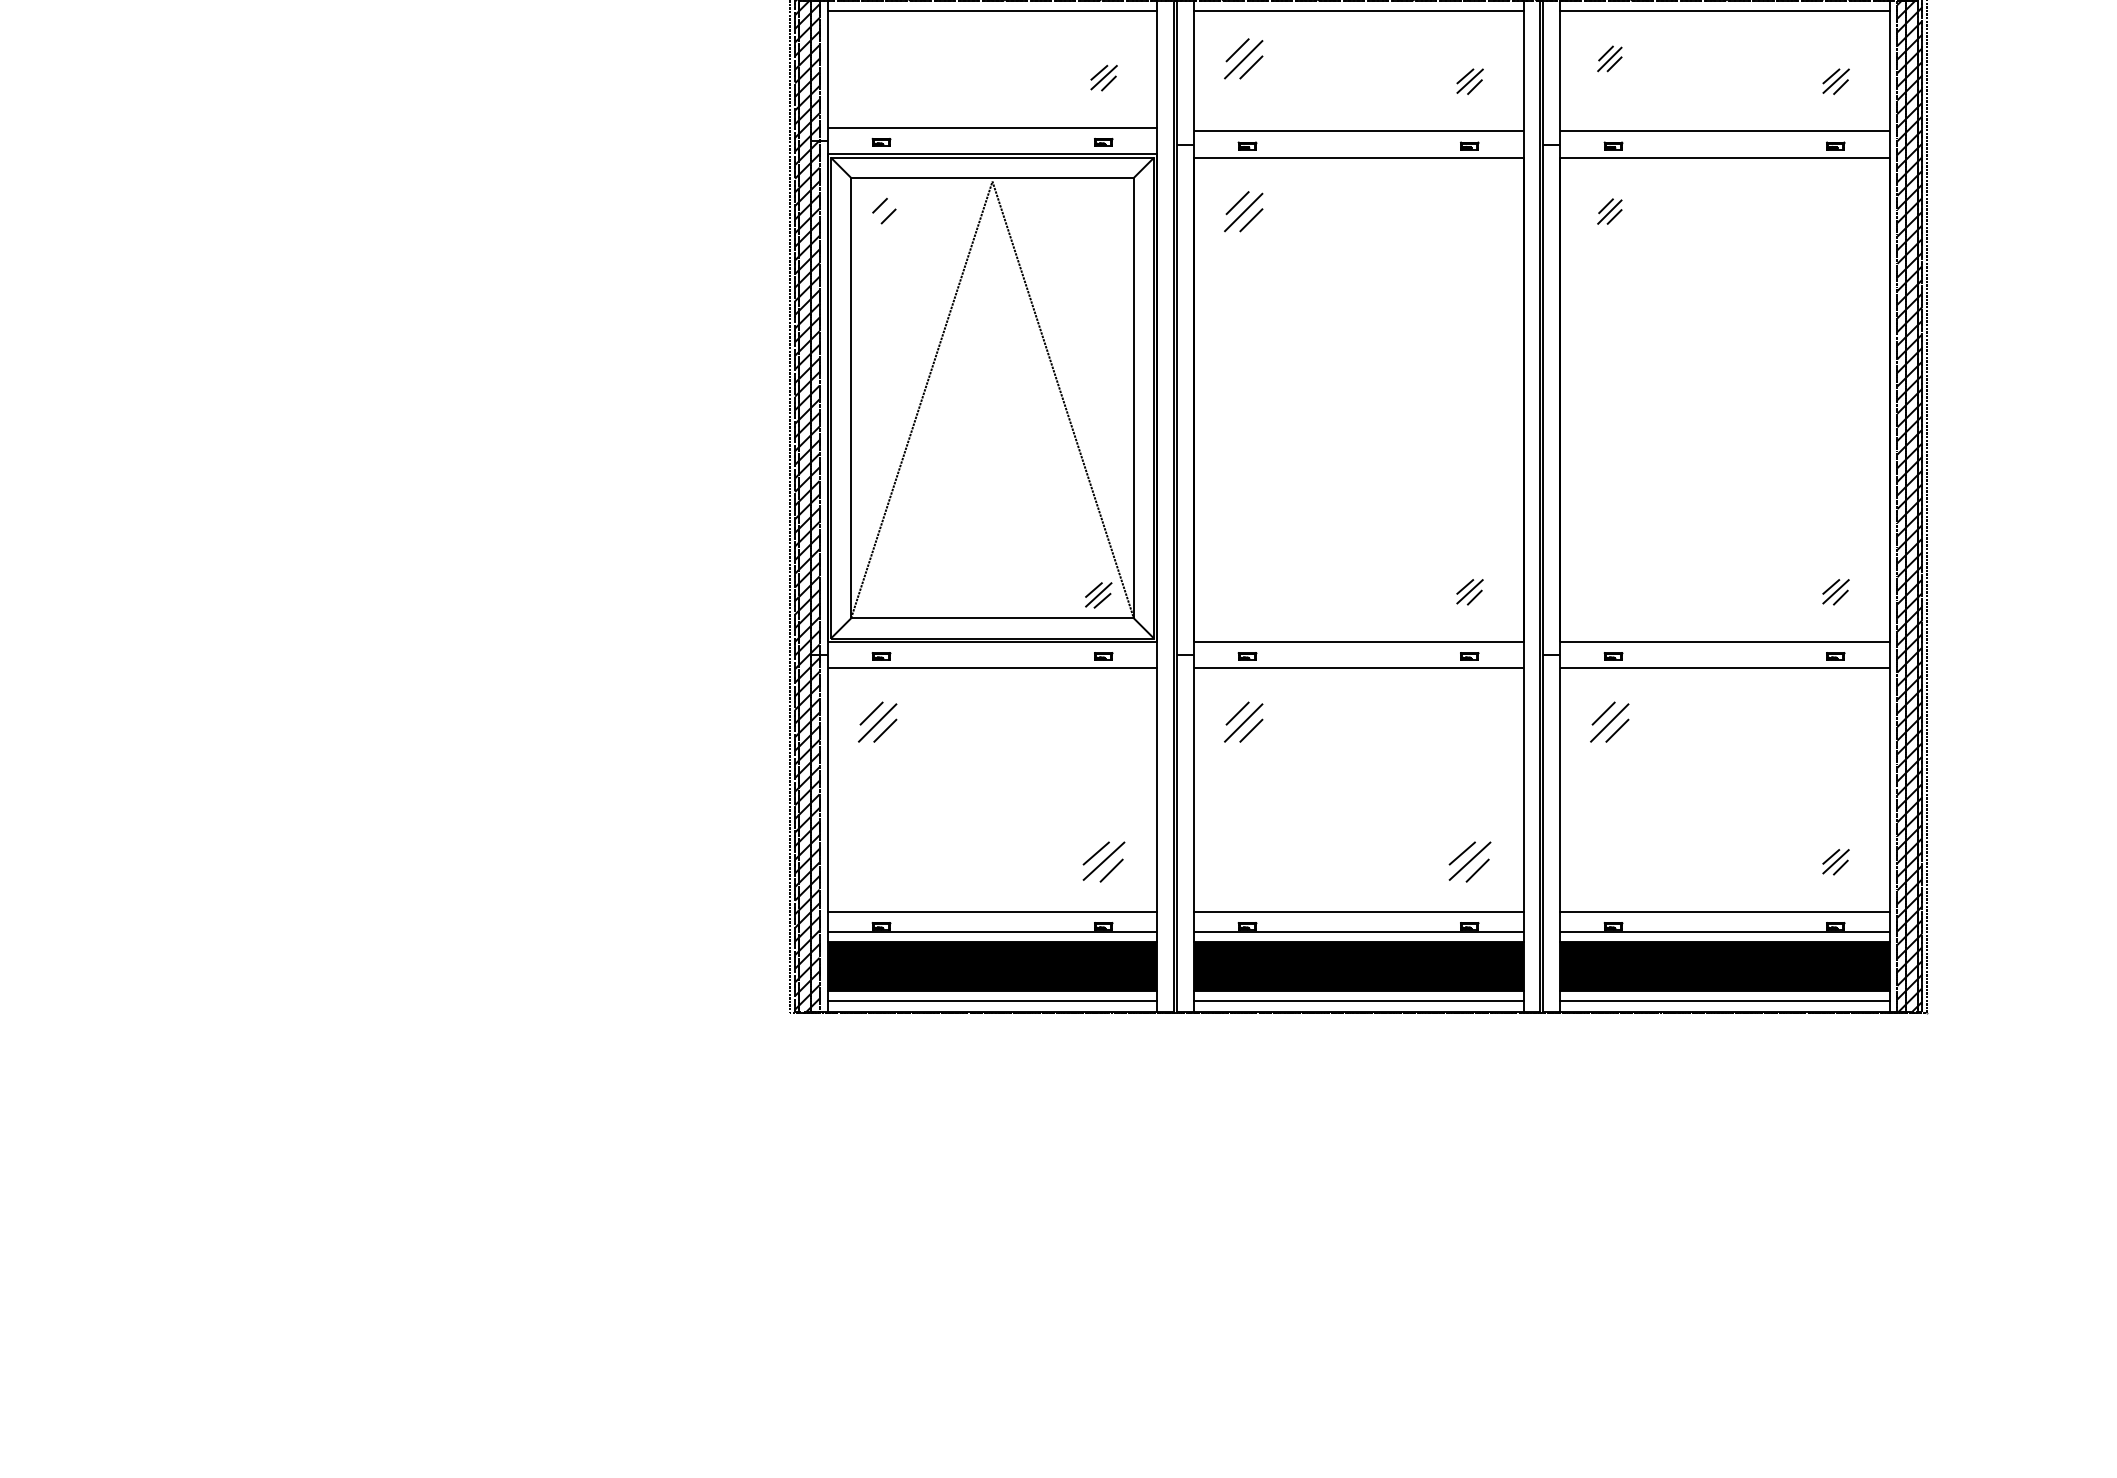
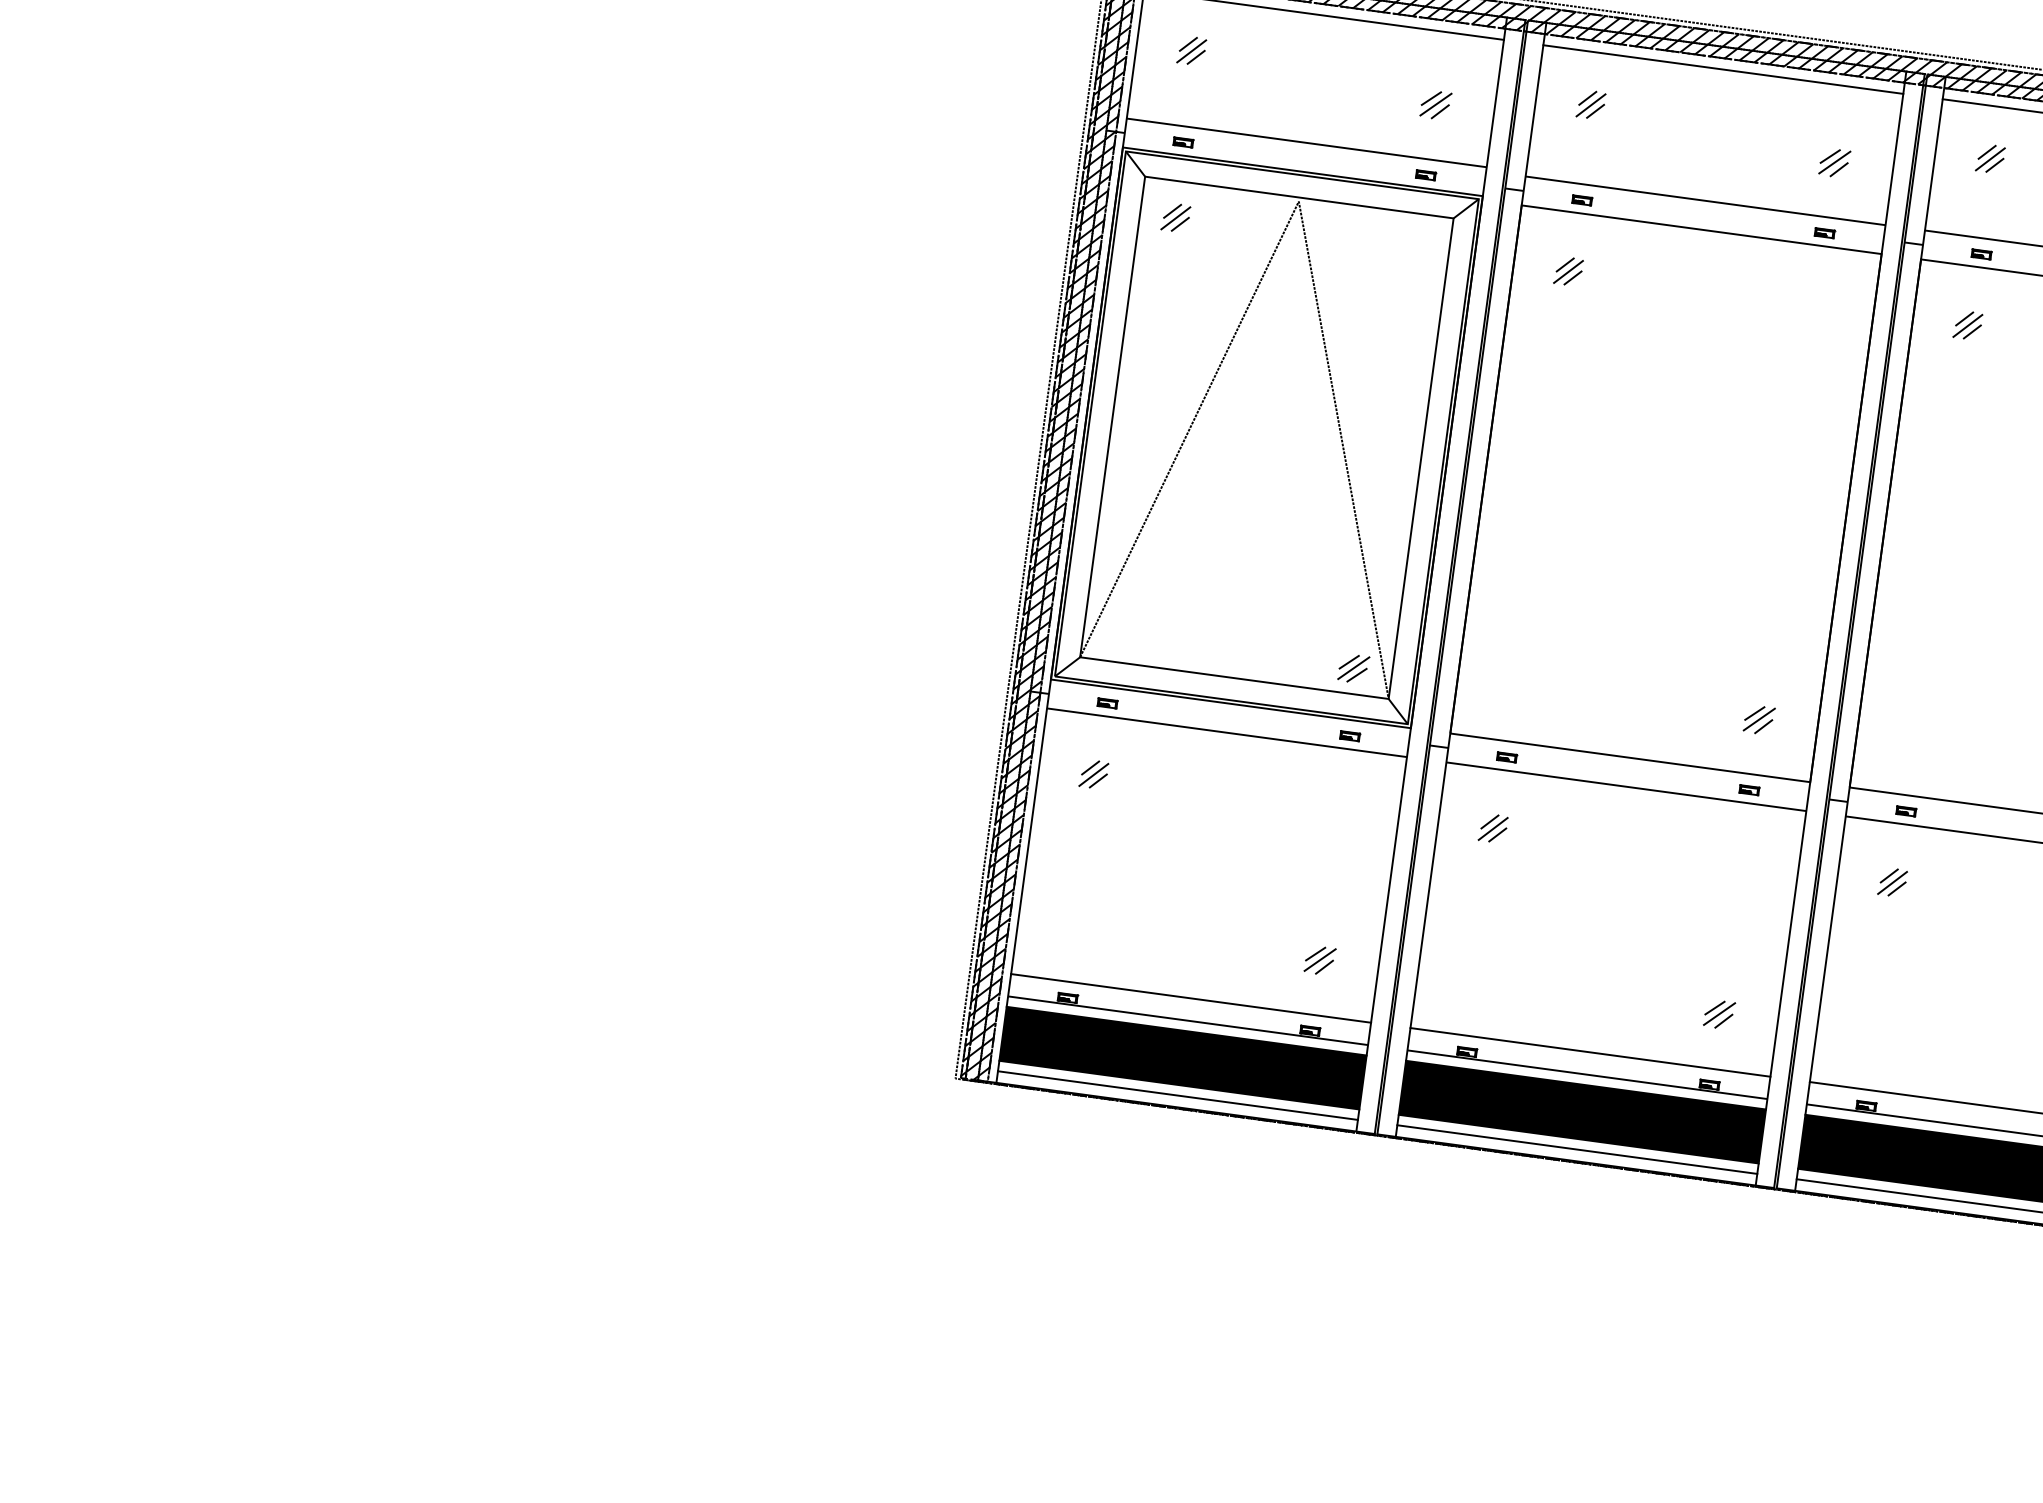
part: (877, 58) -> (1191, 50), added
part: (1243, 58) -> (1590, 104), size x0.62
line: (883, 211) -> (1175, 218), added
part: (1243, 211) -> (1568, 271), size x0.62
part: (877, 721) -> (1093, 773), size x0.62
part: (1243, 721) -> (1493, 827), size x0.62
part: (1609, 721) -> (1892, 881), size x0.62
part: (1103, 862) -> (1319, 960), size x0.62
part: (1469, 862) -> (1718, 1014), size x0.62

